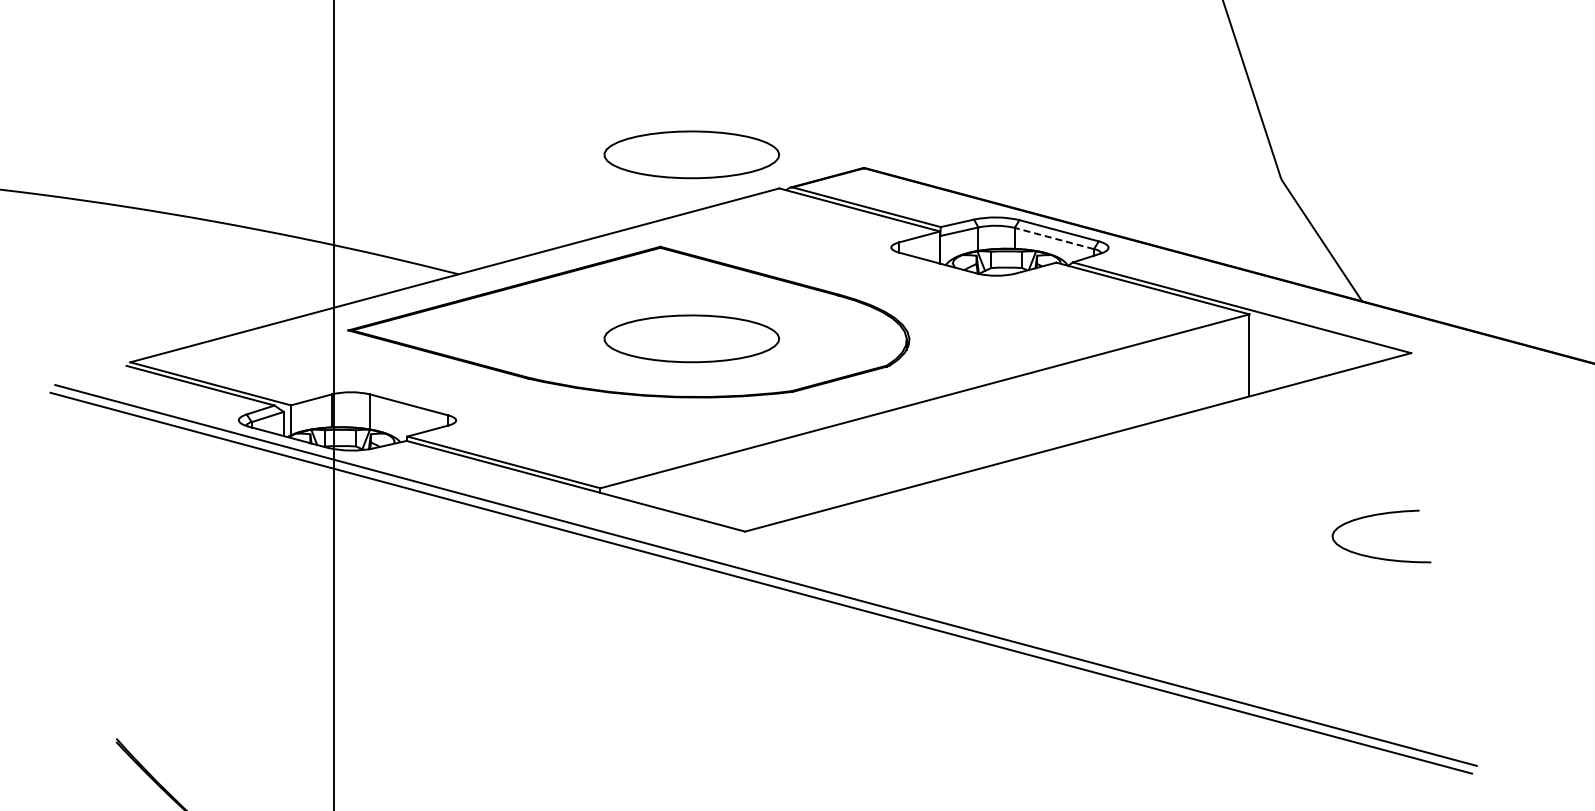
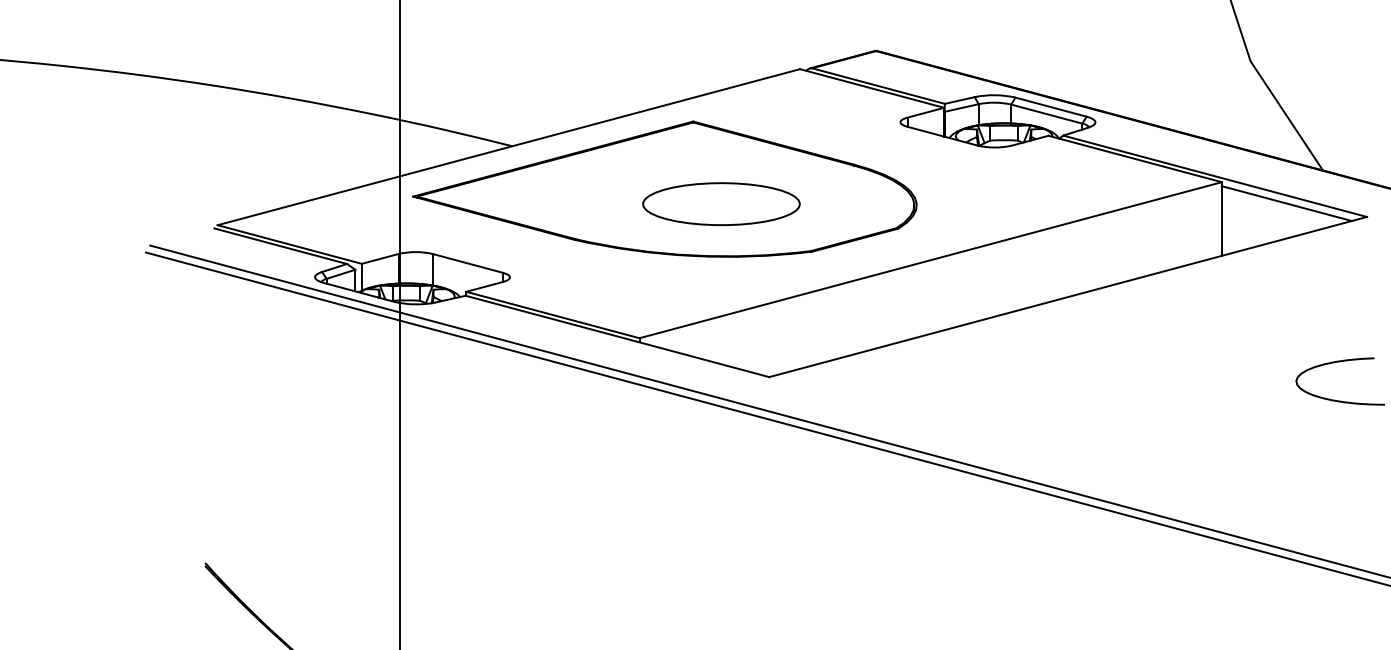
part: (691, 154) -> (721, 38), removed
line: (1053, 238) -> (1046, 114), dashed -> solid
line: (1321, 337) -> (1286, 202), added

